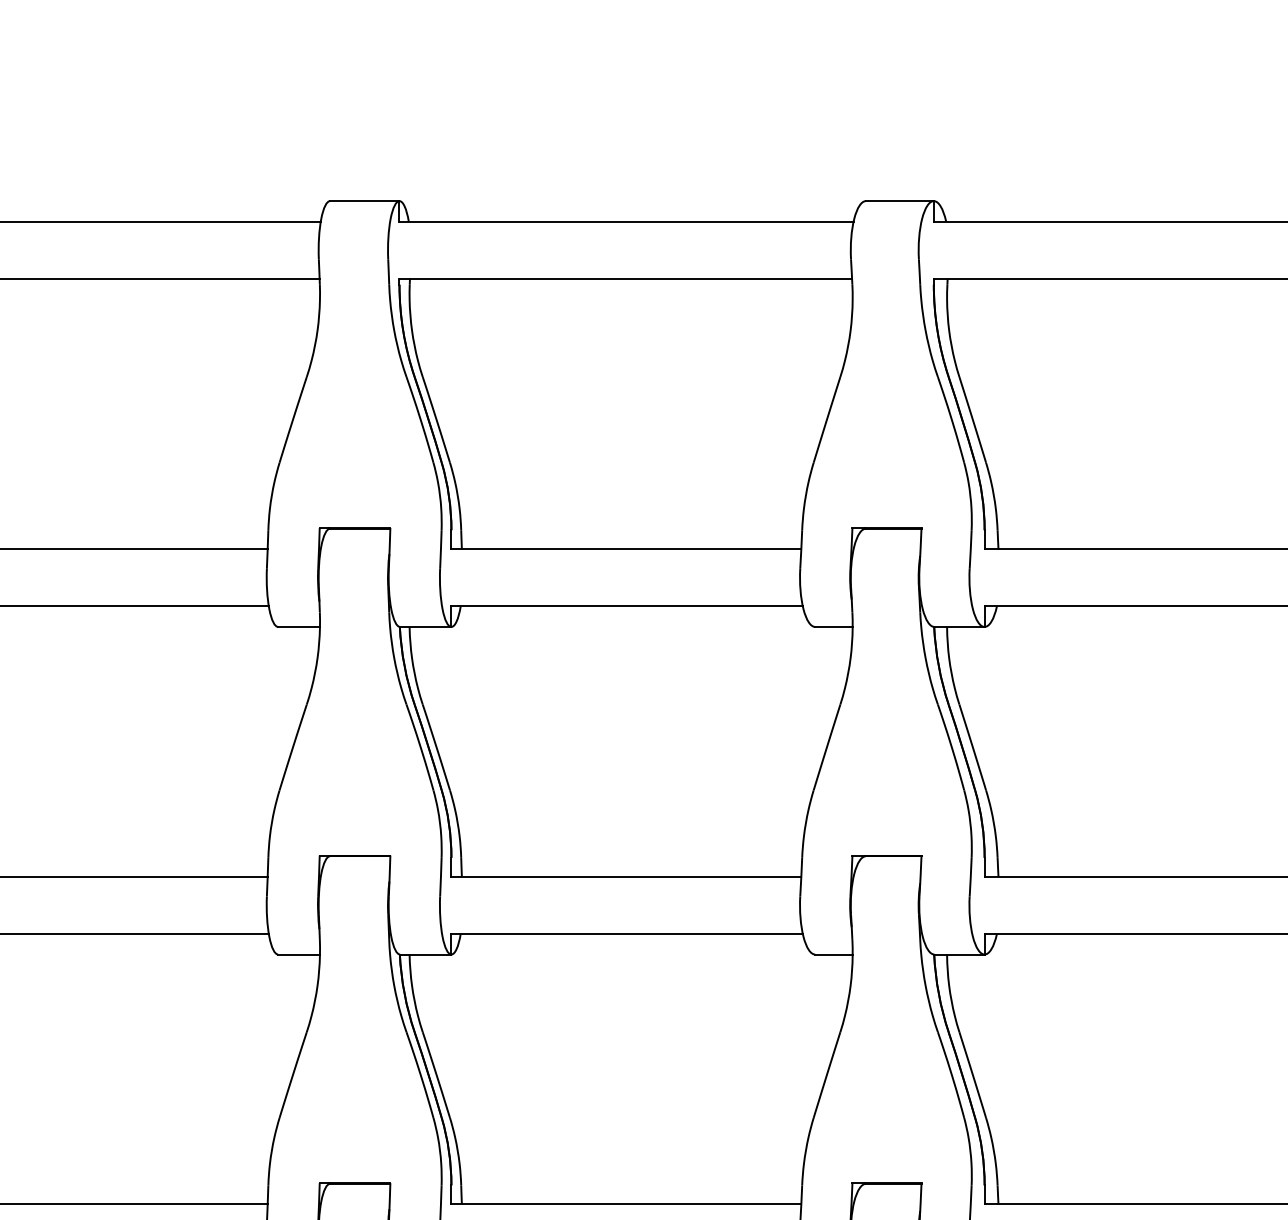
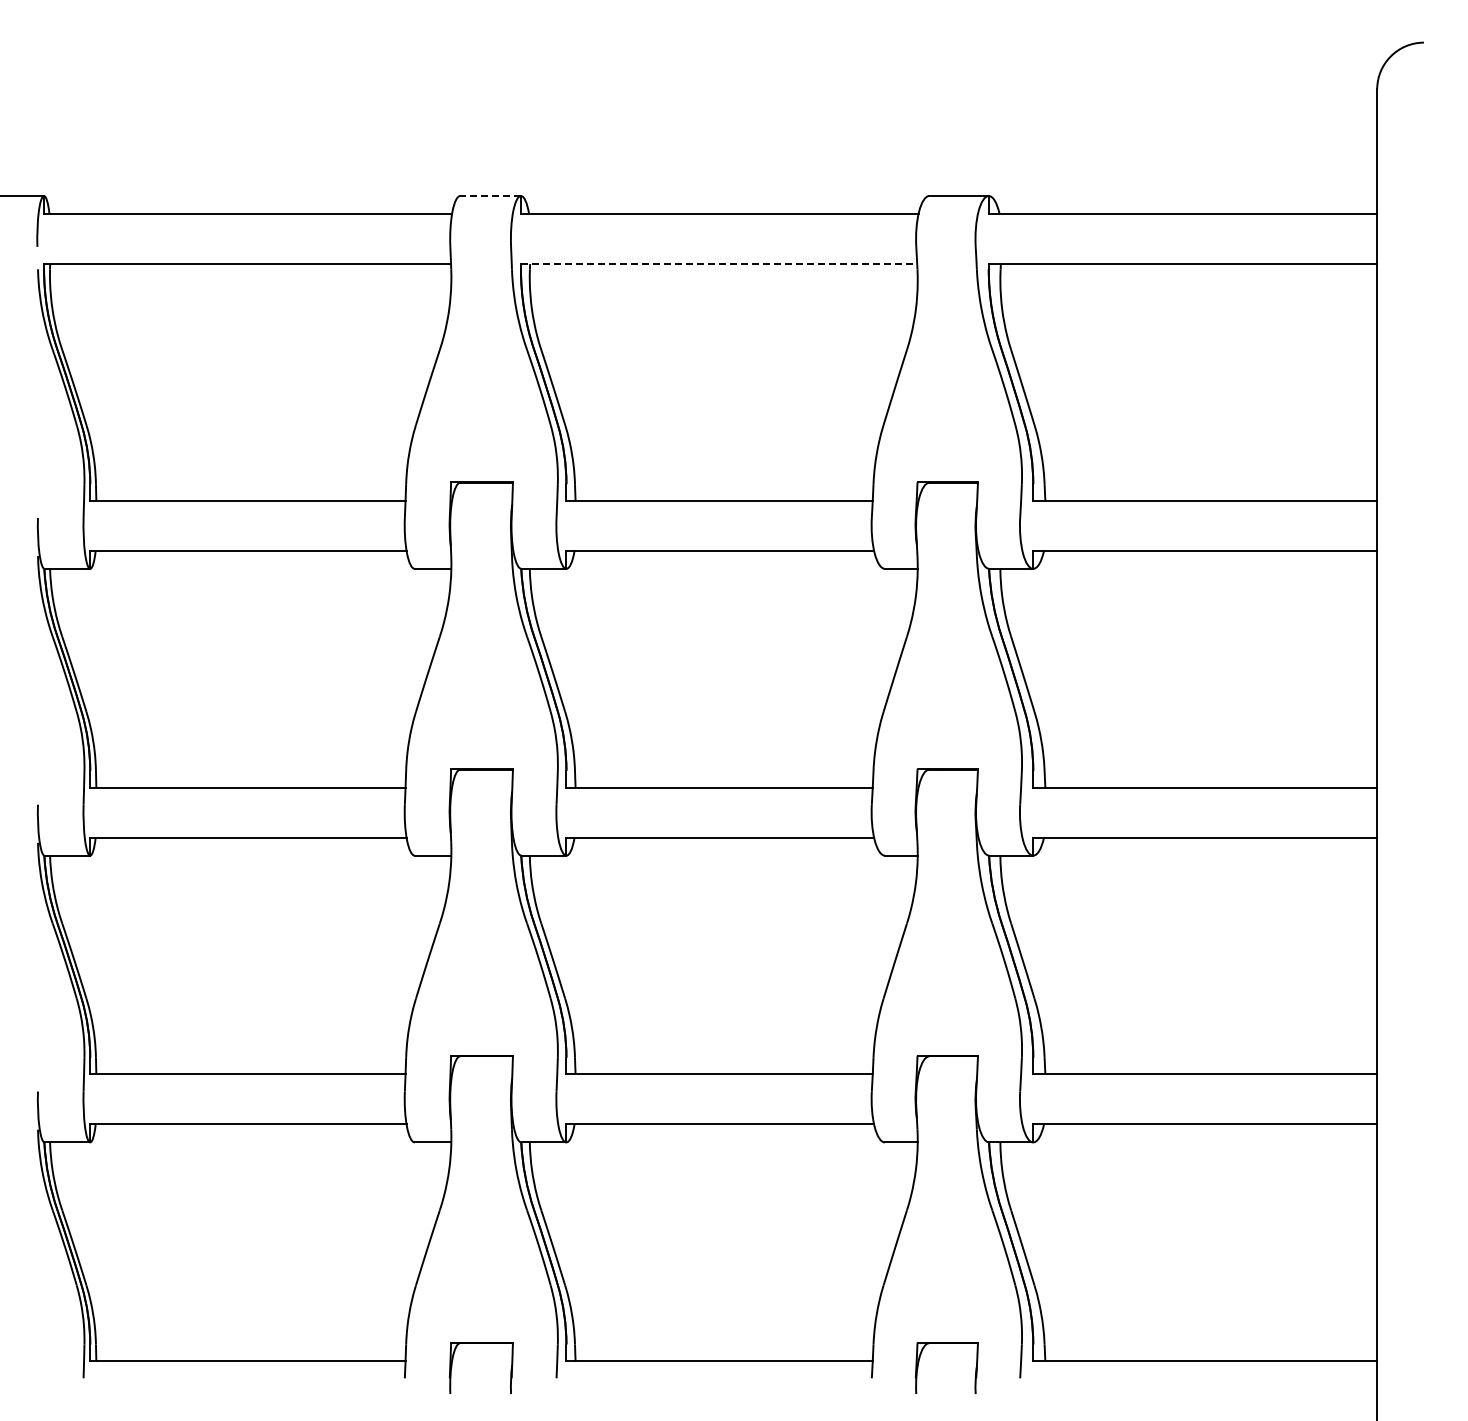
line: (364, 201) -> (490, 196), solid -> dashed
line: (626, 278) -> (719, 263), solid -> dashed

